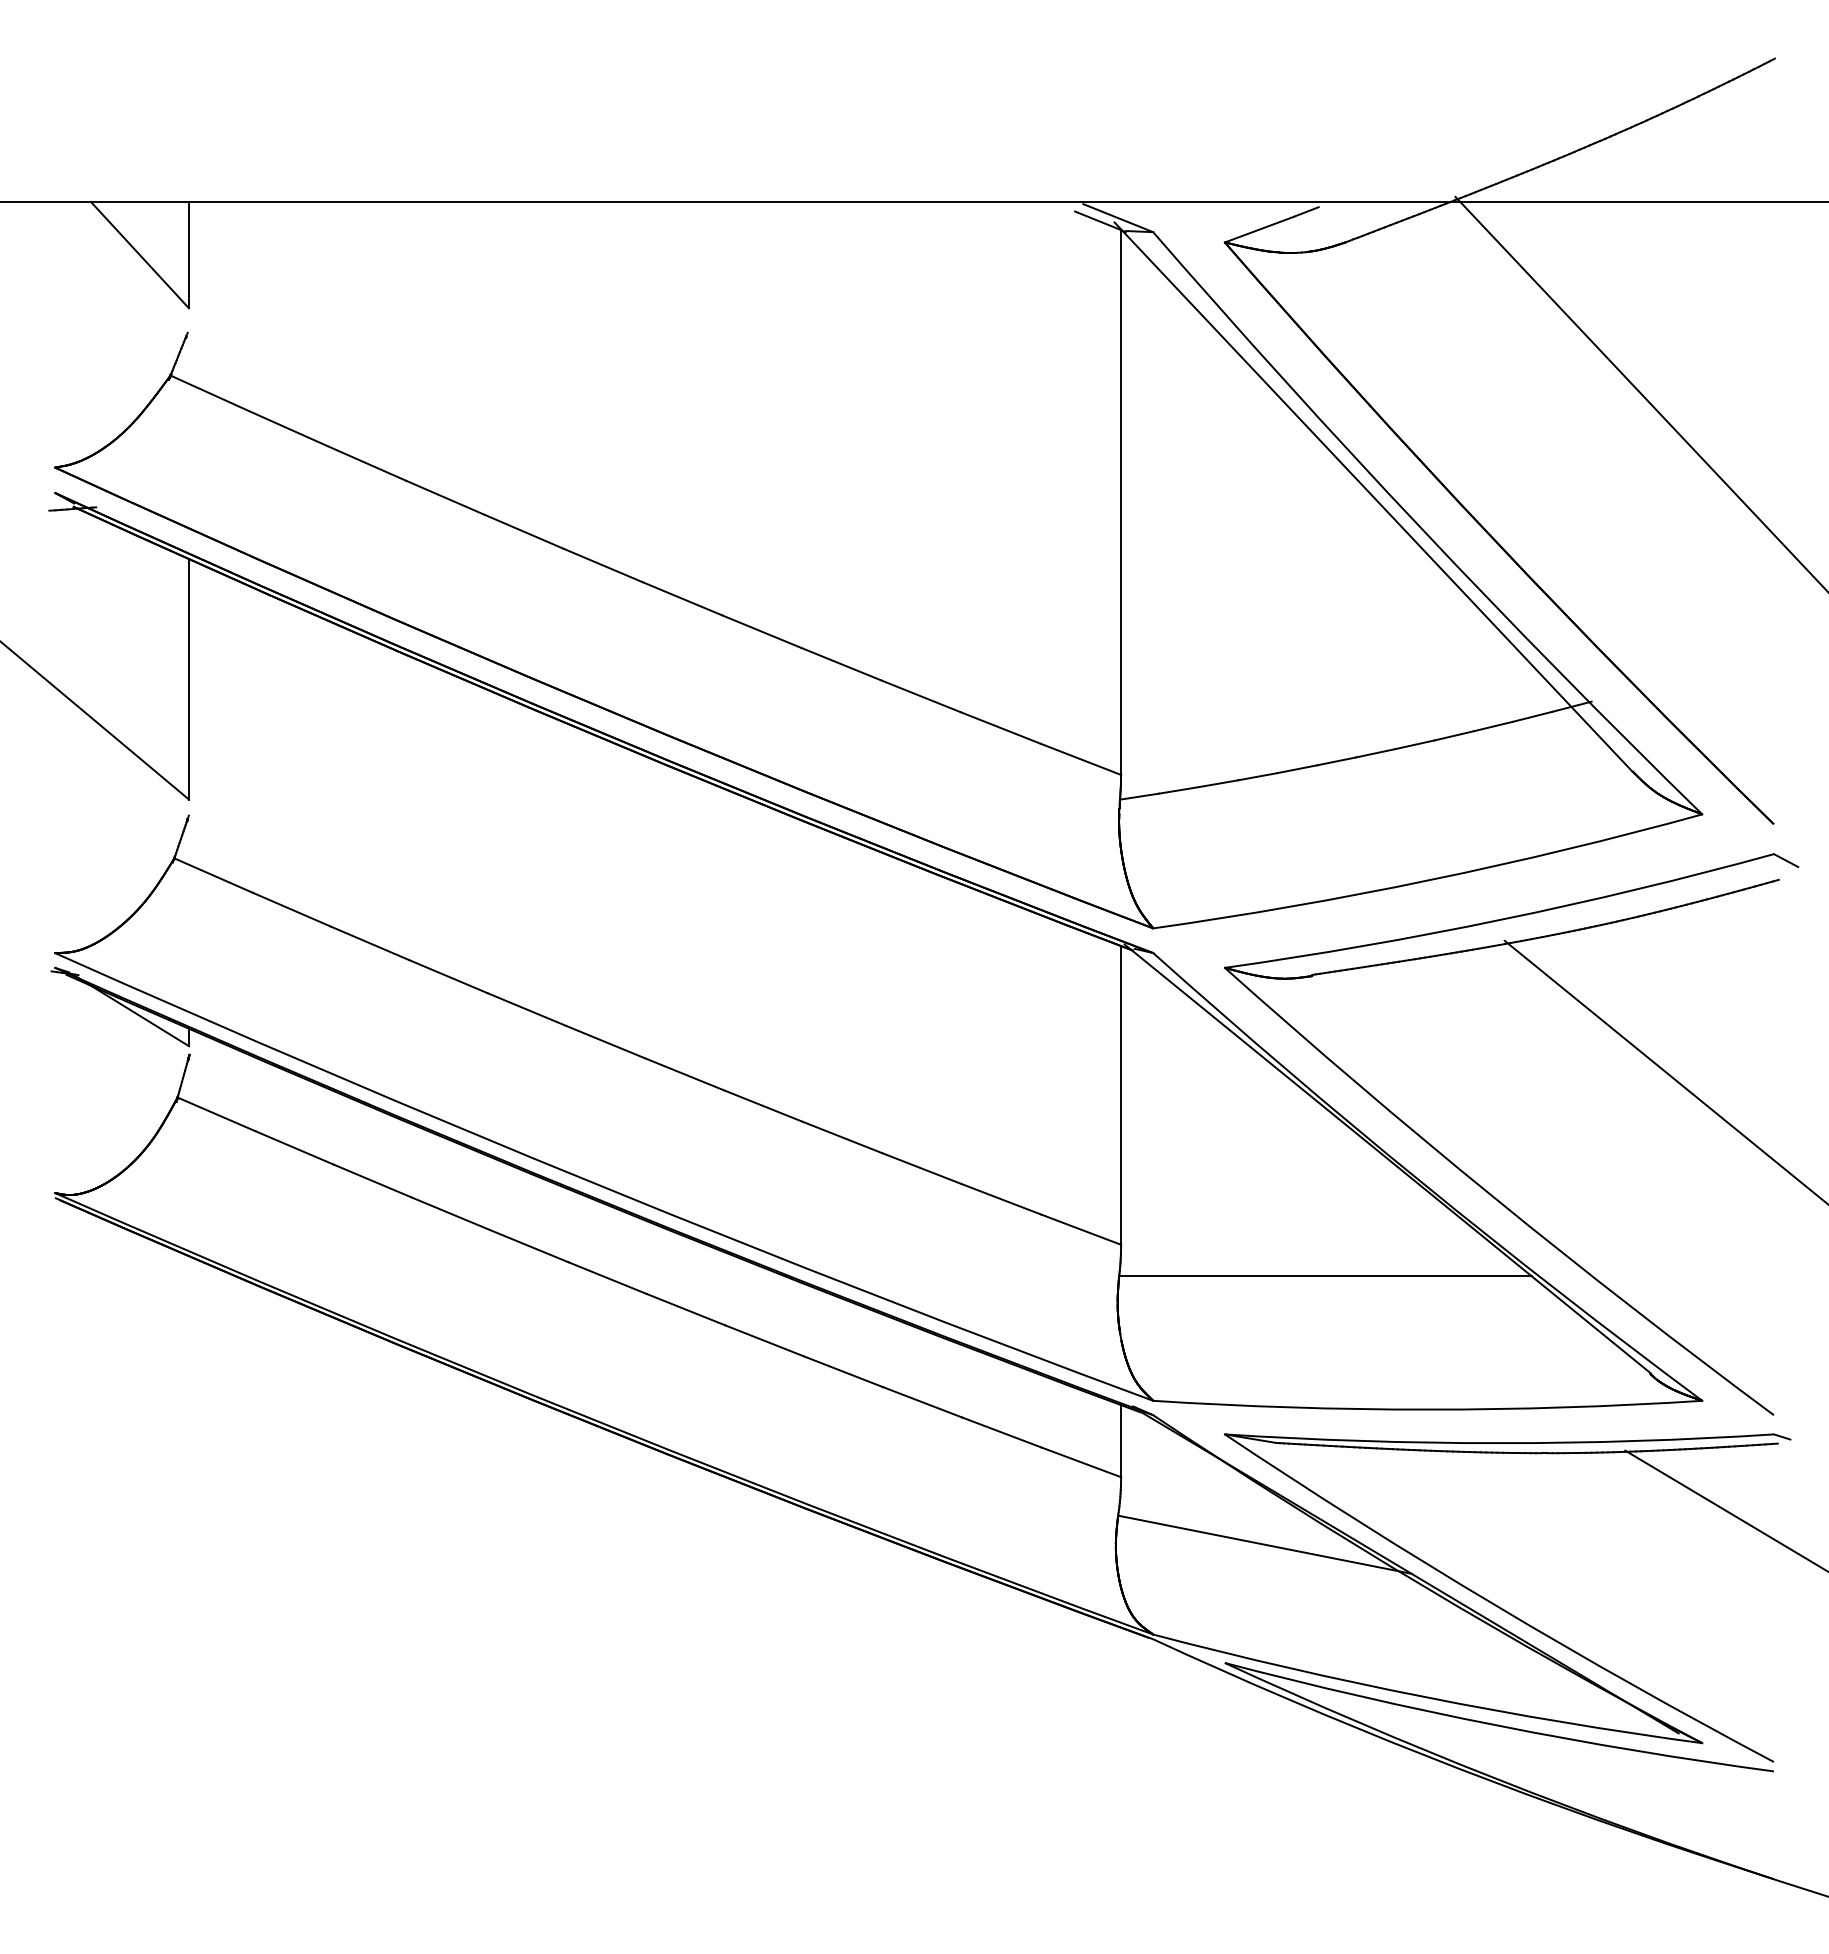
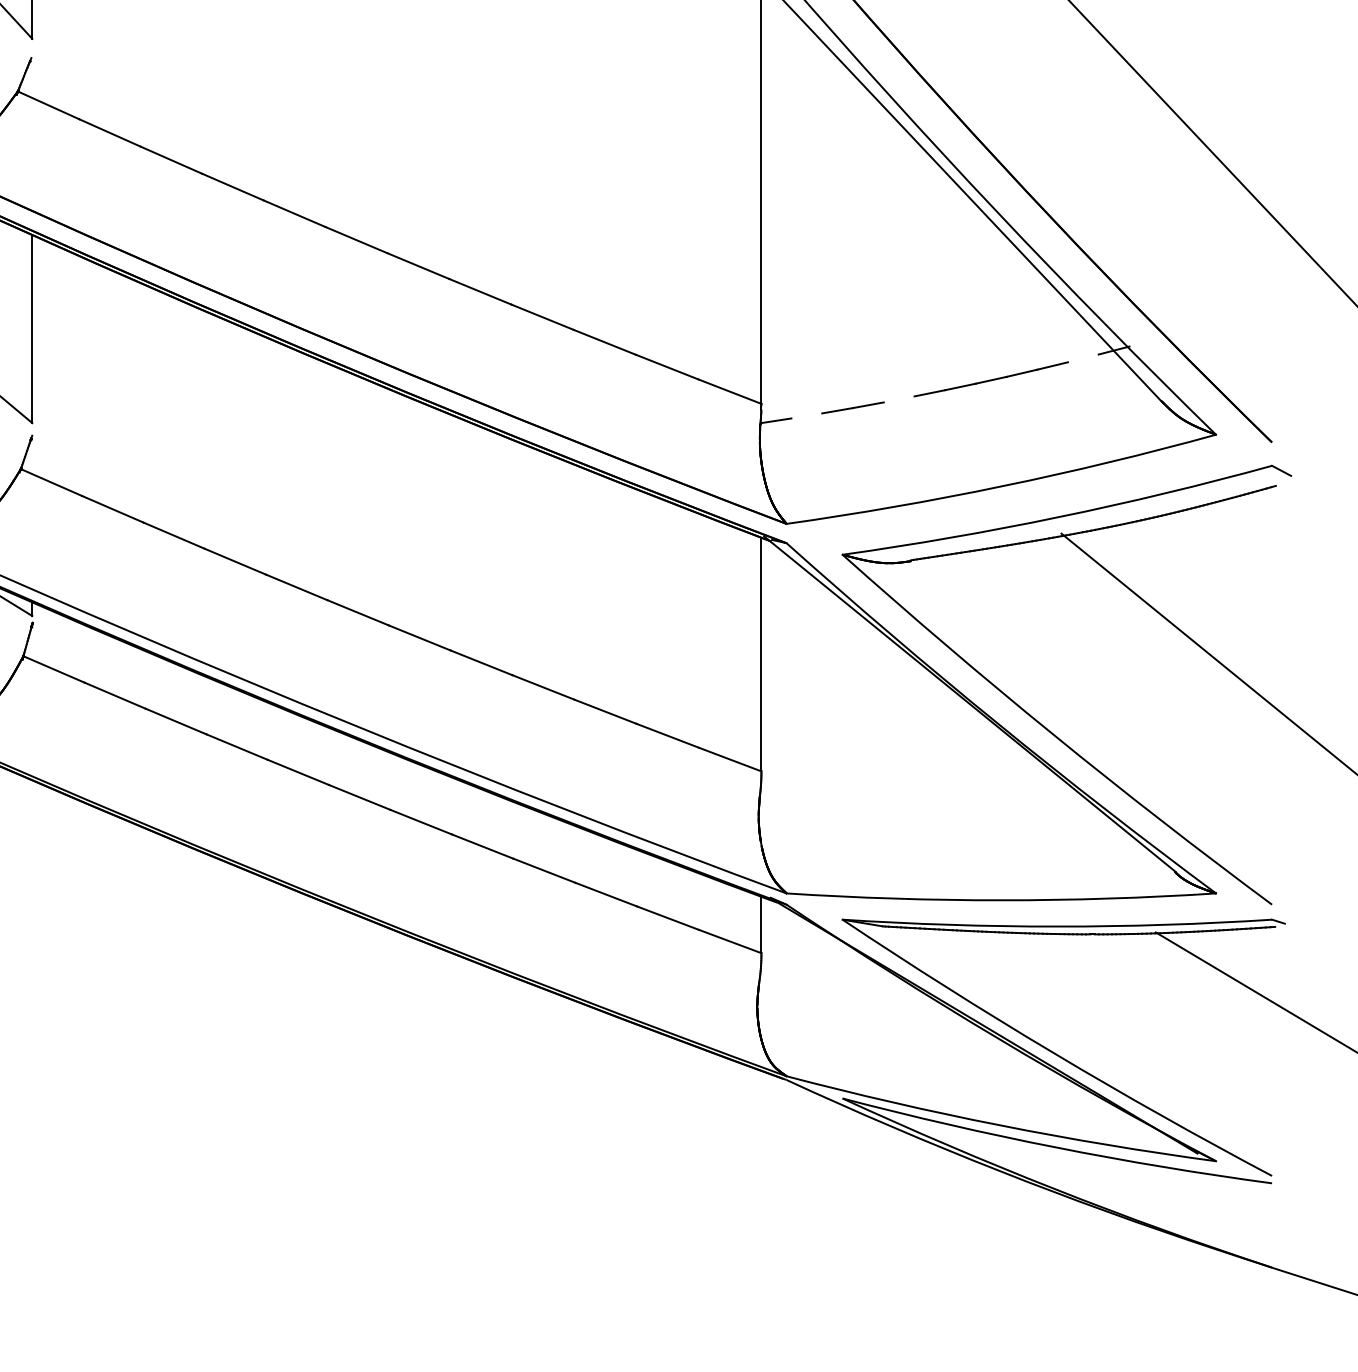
line: (1532, 716) -> (1083, 358), removed
line: (1296, 769) -> (898, 399), removed
line: (1178, 790) -> (806, 416), removed
line: (1325, 1276) -> (921, 796), removed
line: (1264, 1544) -> (873, 1005), removed

